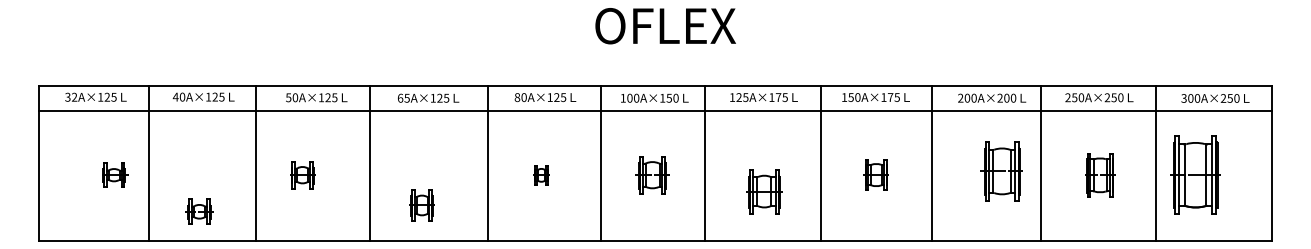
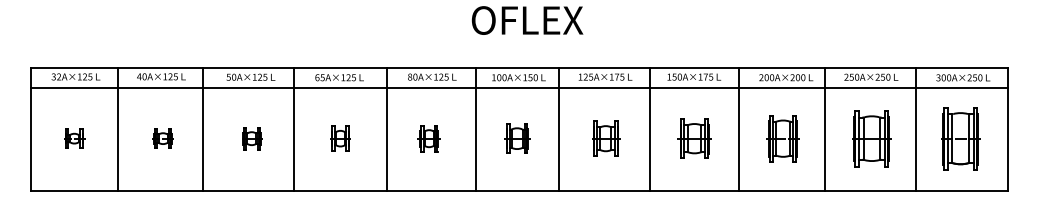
part: (1001, 171) -> (782, 138), moved
part: (114, 174) -> (74, 138), moved
part: (303, 174) -> (252, 138), moved
part: (540, 174) -> (428, 138), size x1.67
part: (876, 174) -> (694, 138), size x1.67
part: (1099, 174) -> (871, 138), size x1.67
part: (1195, 174) -> (960, 138), moved
part: (765, 191) -> (606, 138), moved
part: (422, 205) -> (340, 138), moved
part: (198, 211) -> (162, 138), moved

